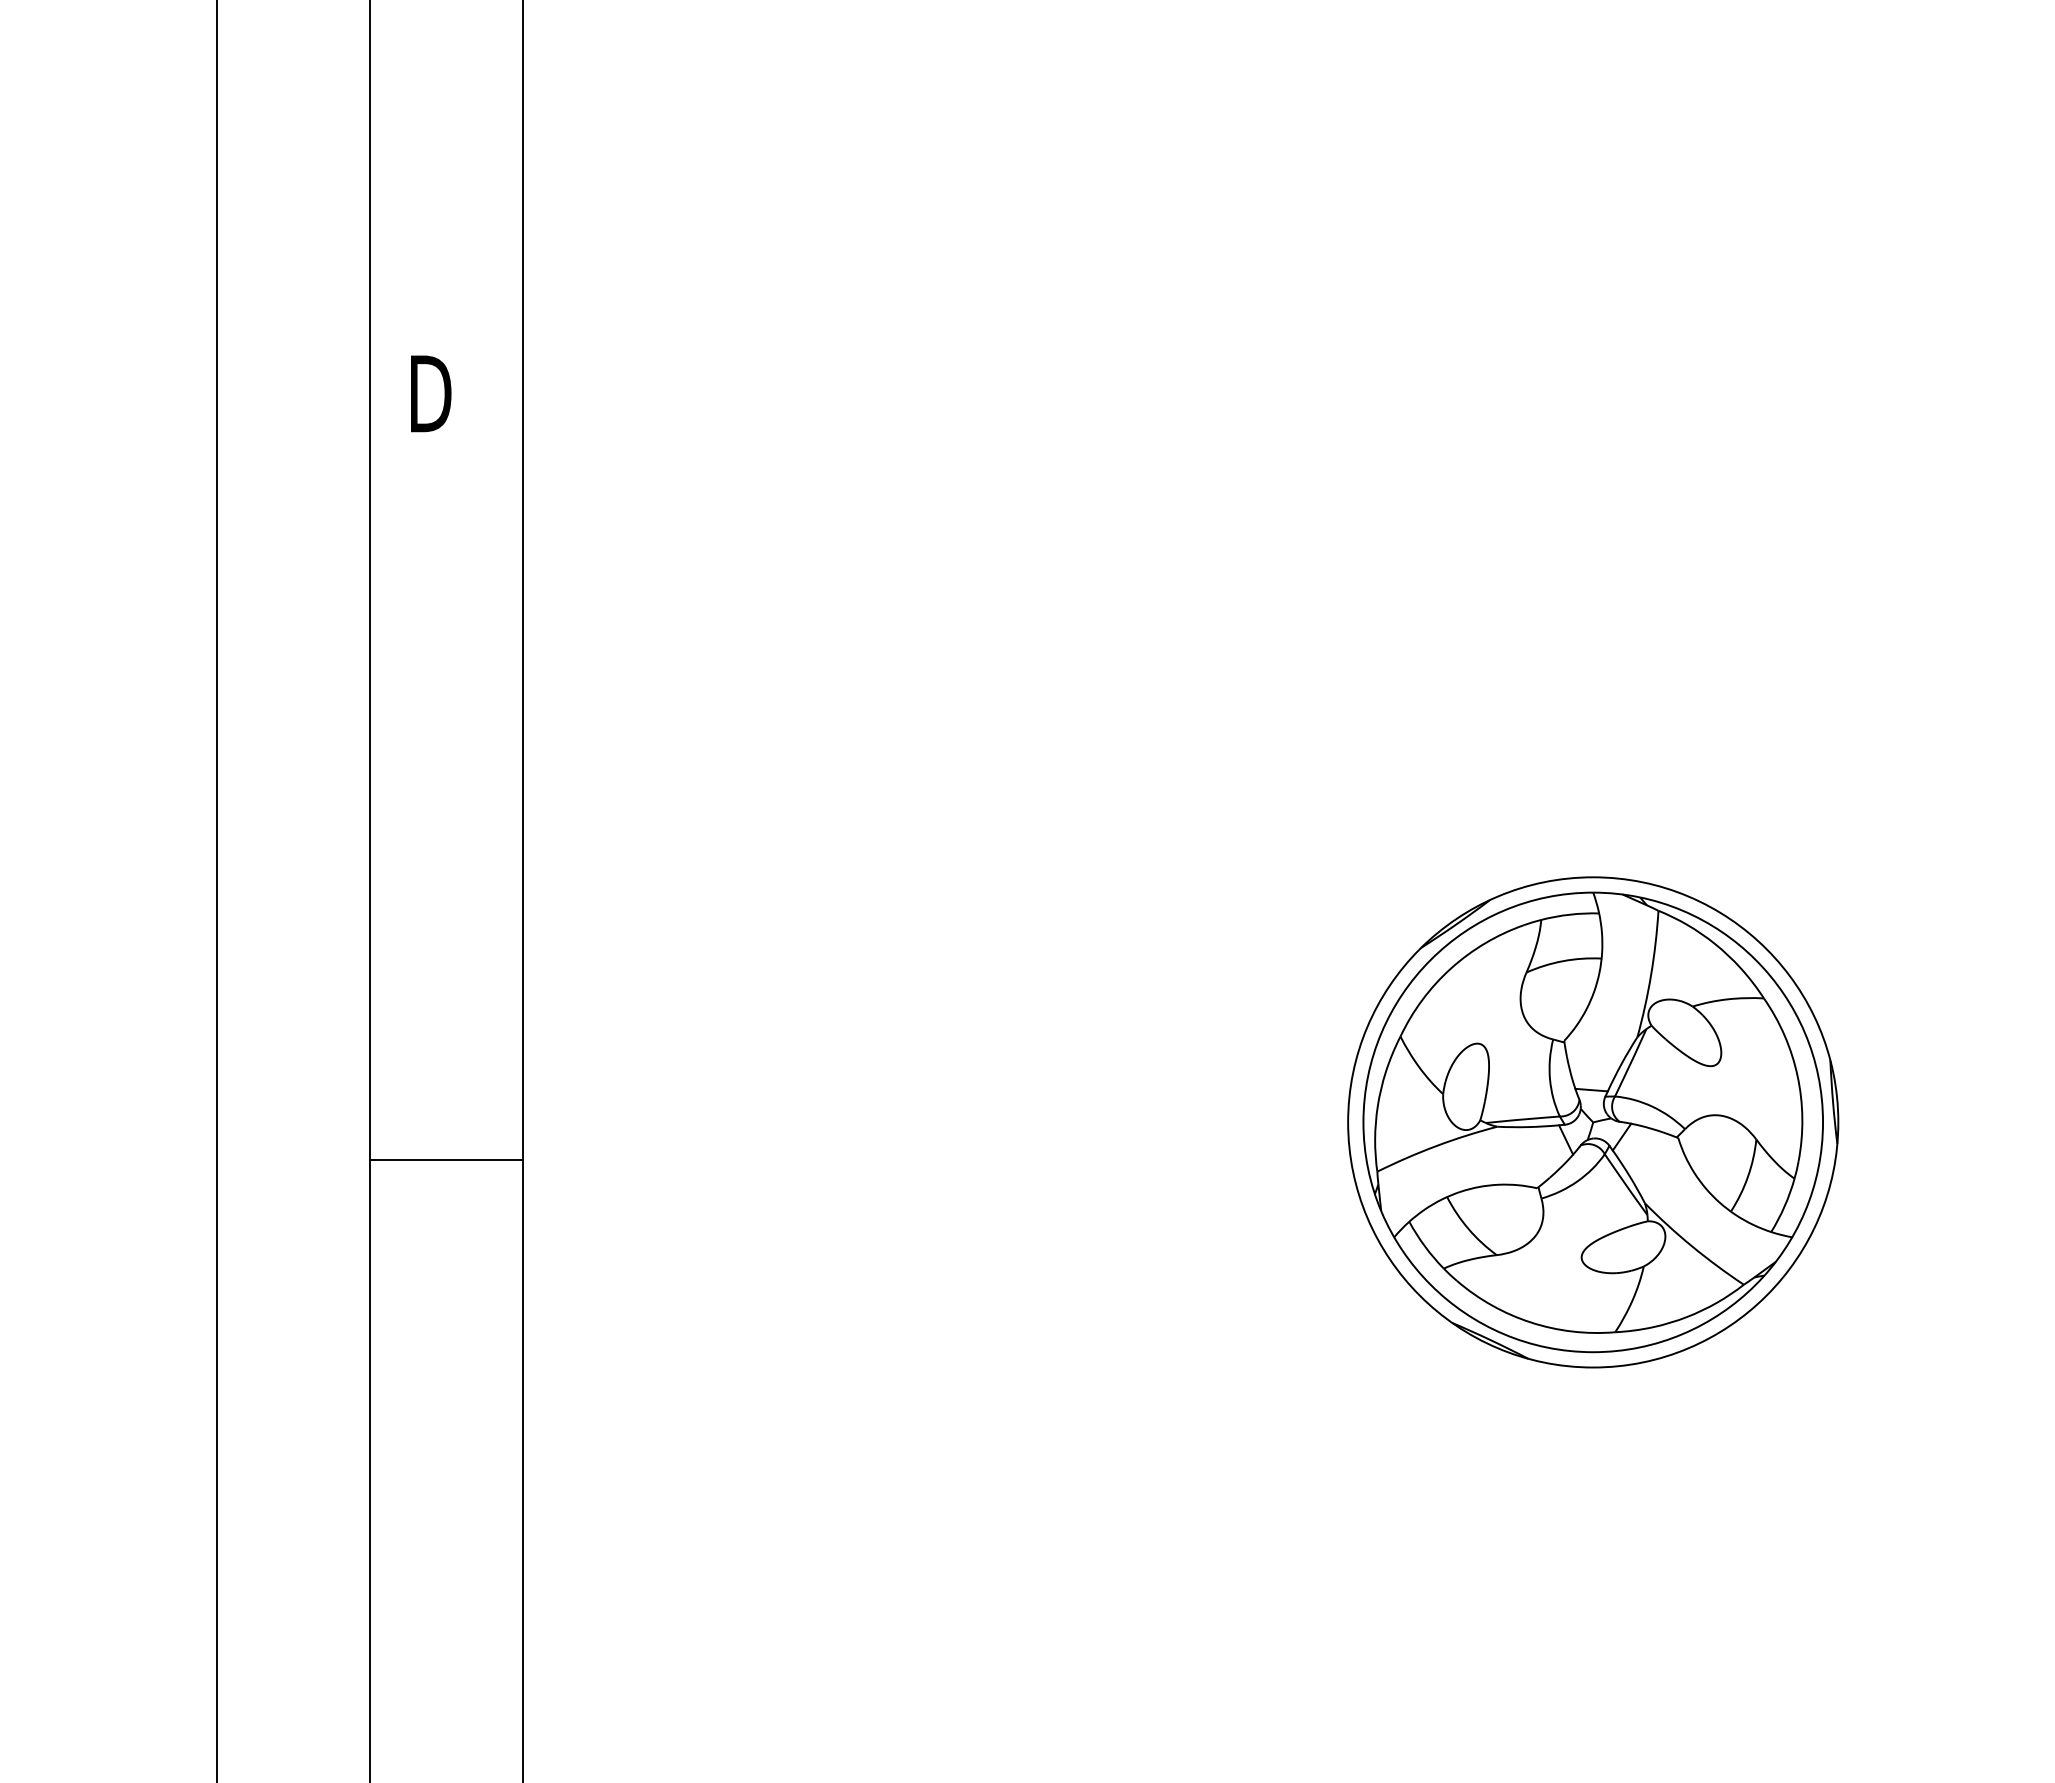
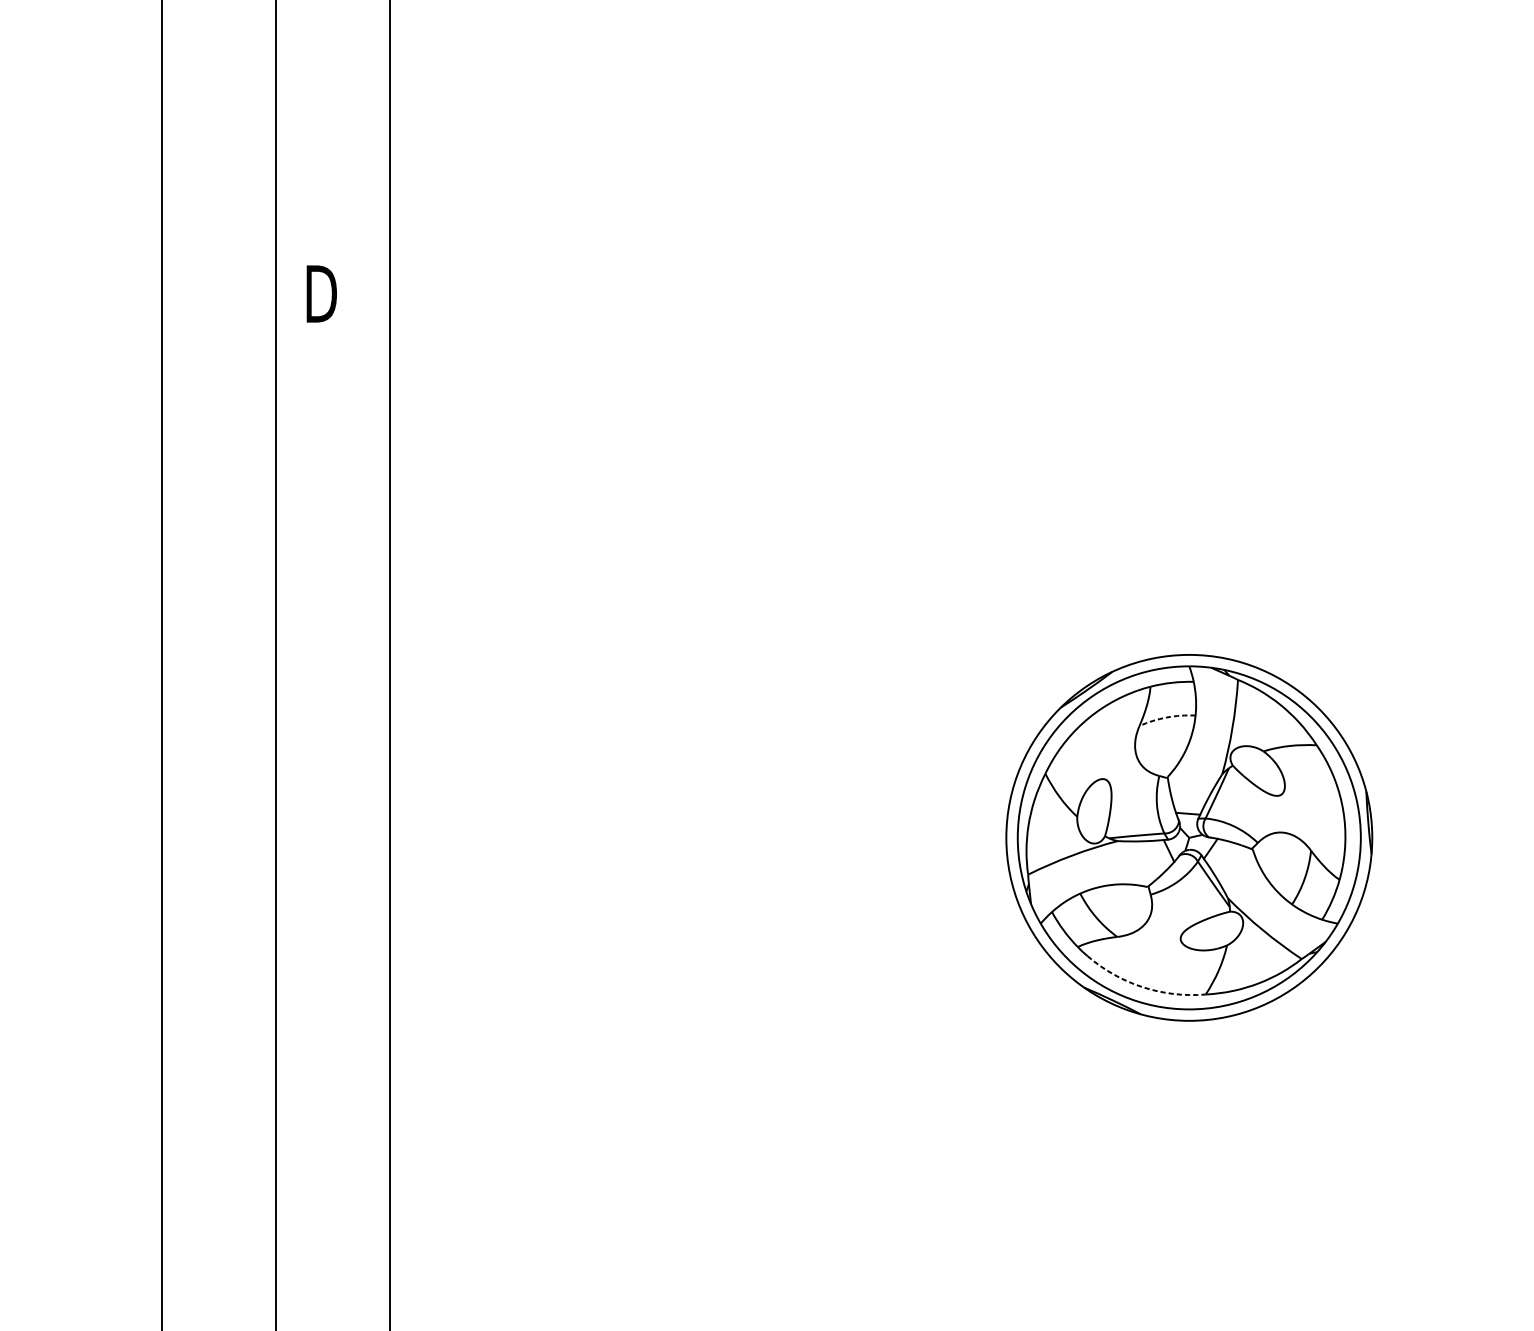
arc: (1563, 961) -> (1167, 717), solid -> dashed
line: (446, 1159) -> (333, 865), removed
arc: (1530, 1322) -> (1142, 987), solid -> dashed

